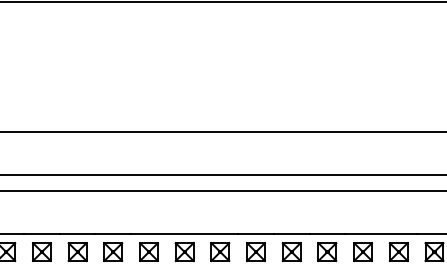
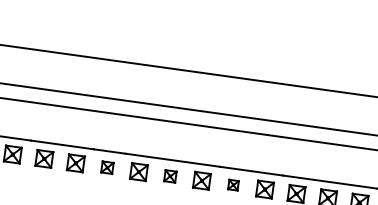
part: (113, 251) -> (107, 167), size x0.7
part: (184, 251) -> (170, 175), size x0.7
part: (255, 251) -> (233, 184), size x0.6

